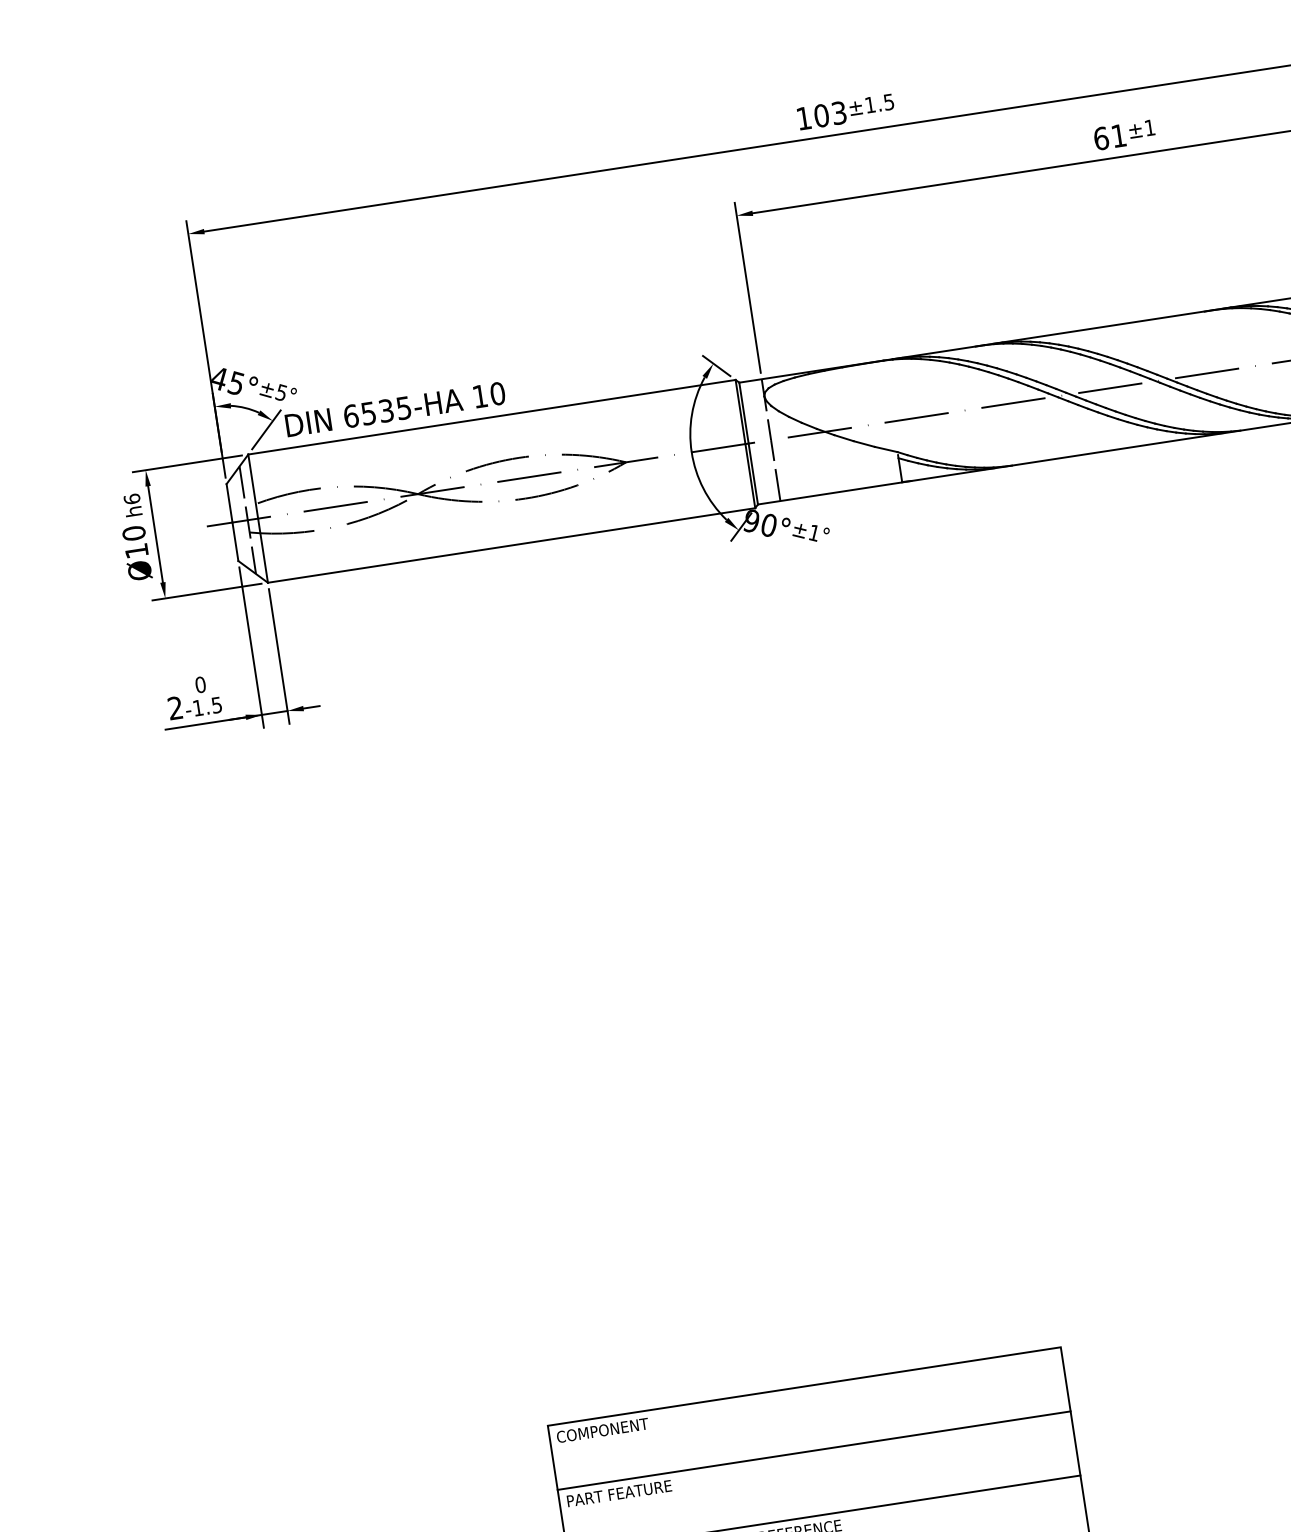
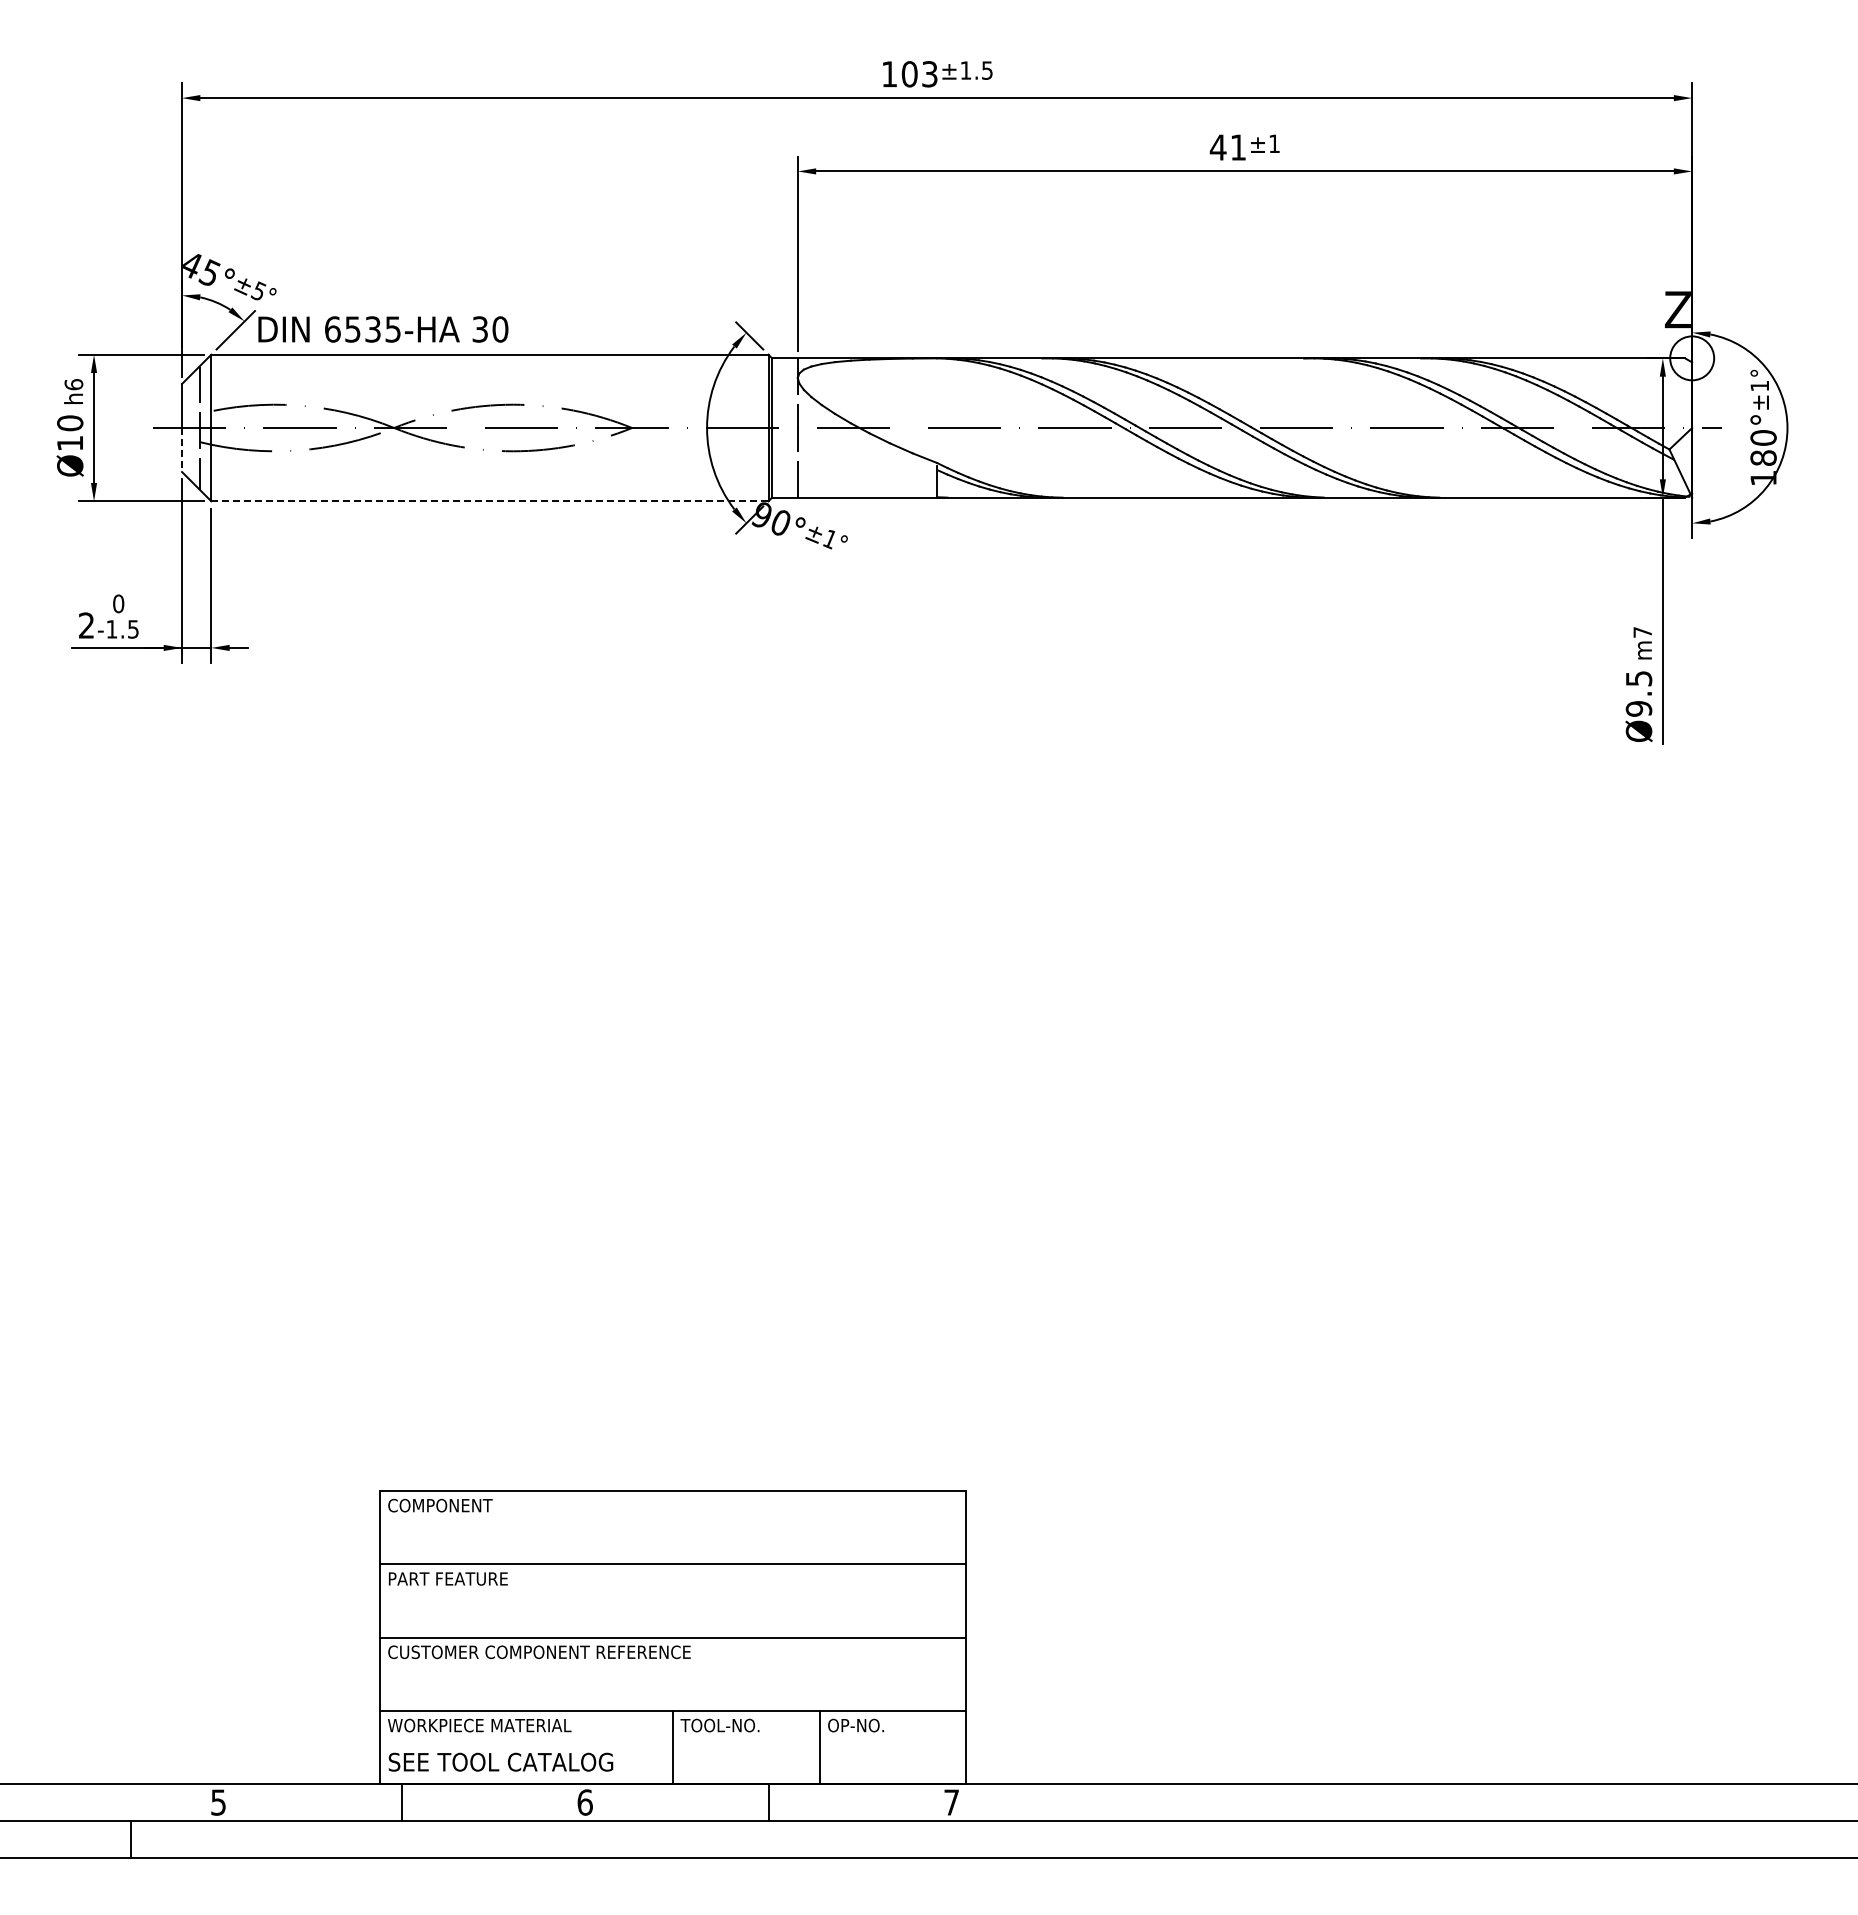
text: (1100, 138) -> (1217, 147), 61 -> 41
text: (479, 396) -> (479, 329), 10 -> 30
line: (235, 542) -> (182, 450), solid -> dashed
line: (511, 545) -> (489, 501), solid -> dashed

